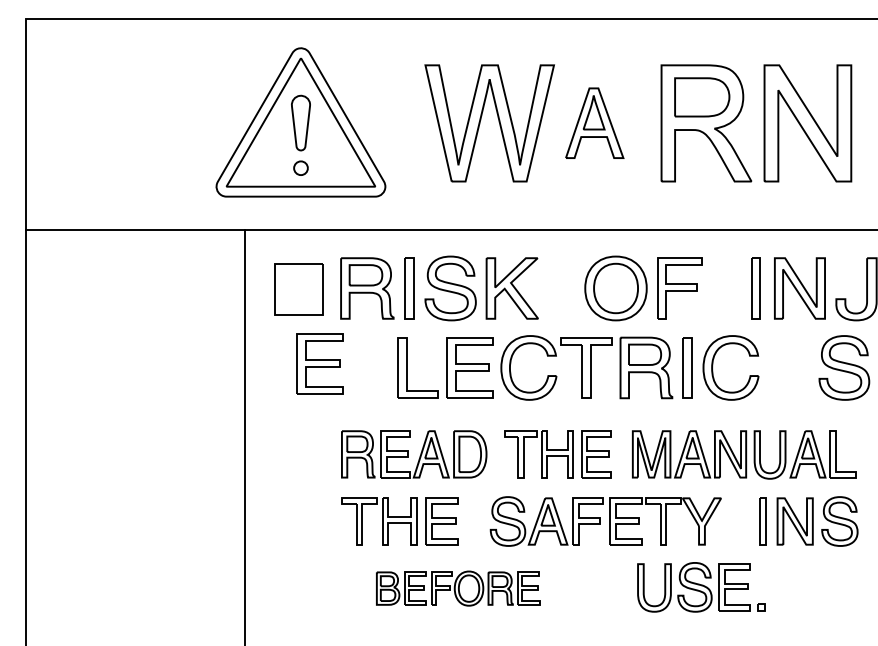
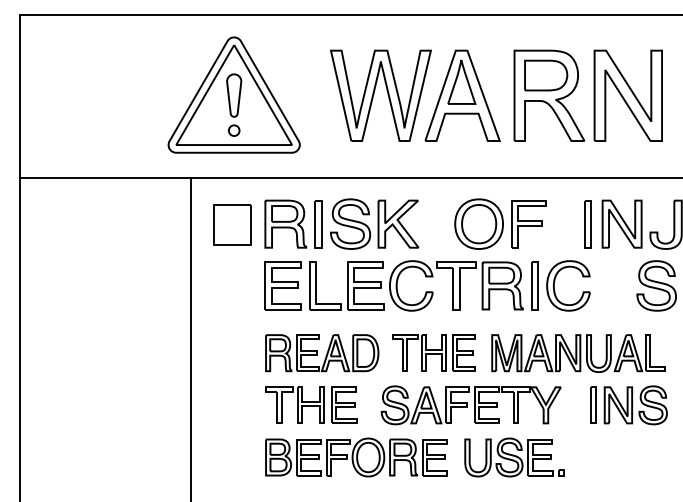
part: (594, 122) -> (462, 95), size x1.67
part: (319, 363) -> (282, 285), moved
part: (701, 587) -> (514, 457), moved
part: (458, 588) -> (356, 457), size x1.43

